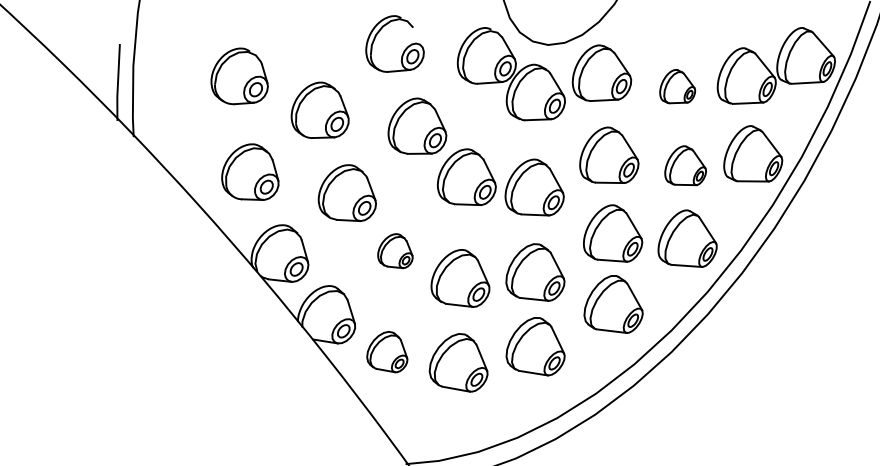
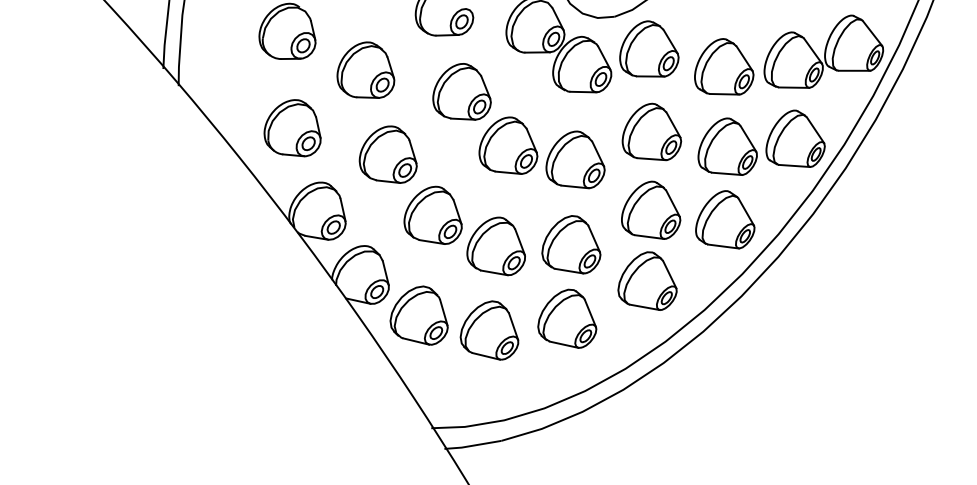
part: (677, 86) -> (724, 66), size x1.67
part: (685, 165) -> (727, 146), size x1.43
part: (394, 250) -> (432, 214), size x1.67
part: (386, 352) -> (418, 315), size x1.43

